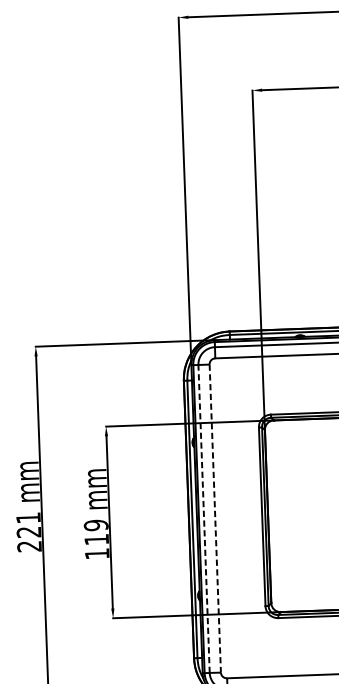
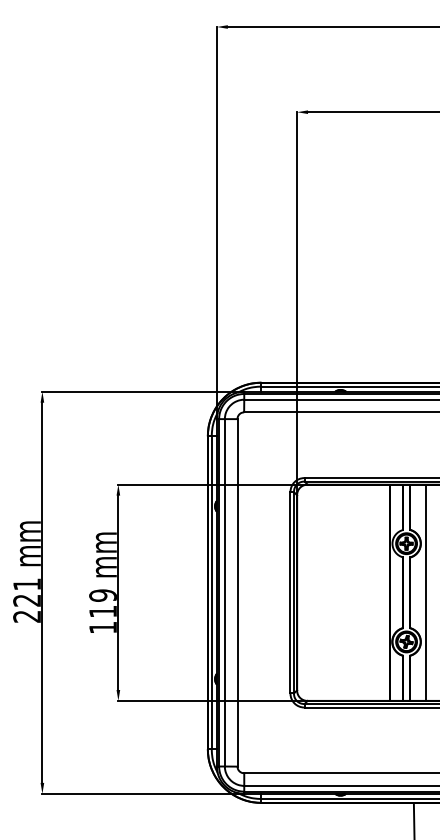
line: (203, 518) -> (224, 592), dashed -> solid
line: (215, 518) -> (237, 592), dashed -> solid

